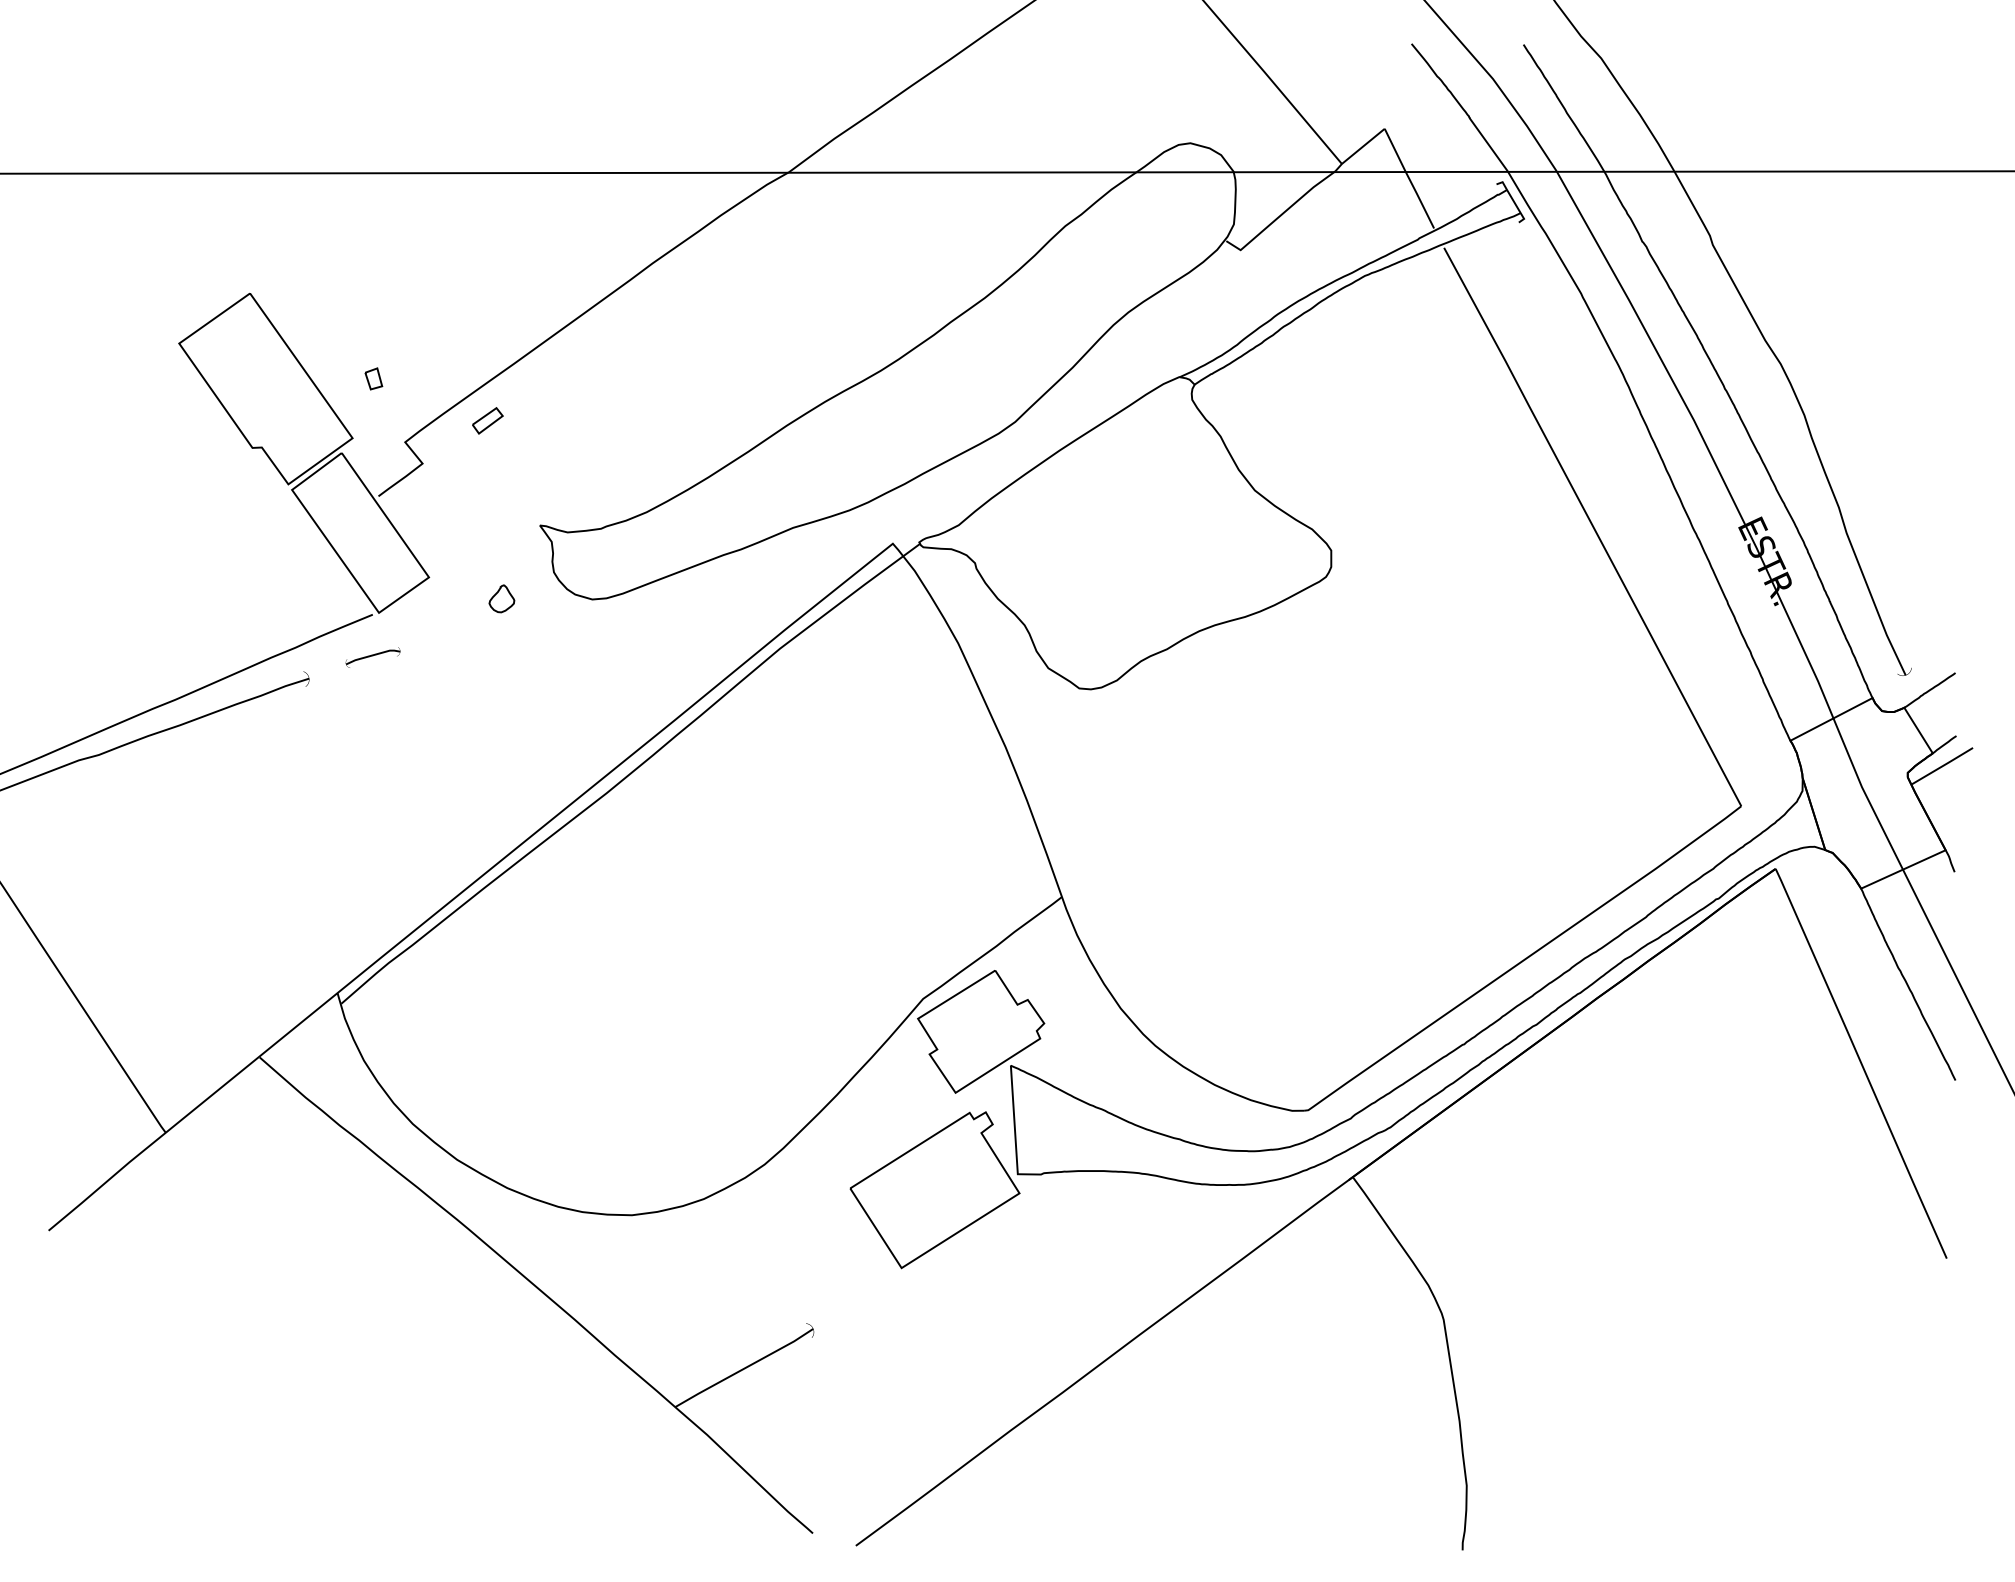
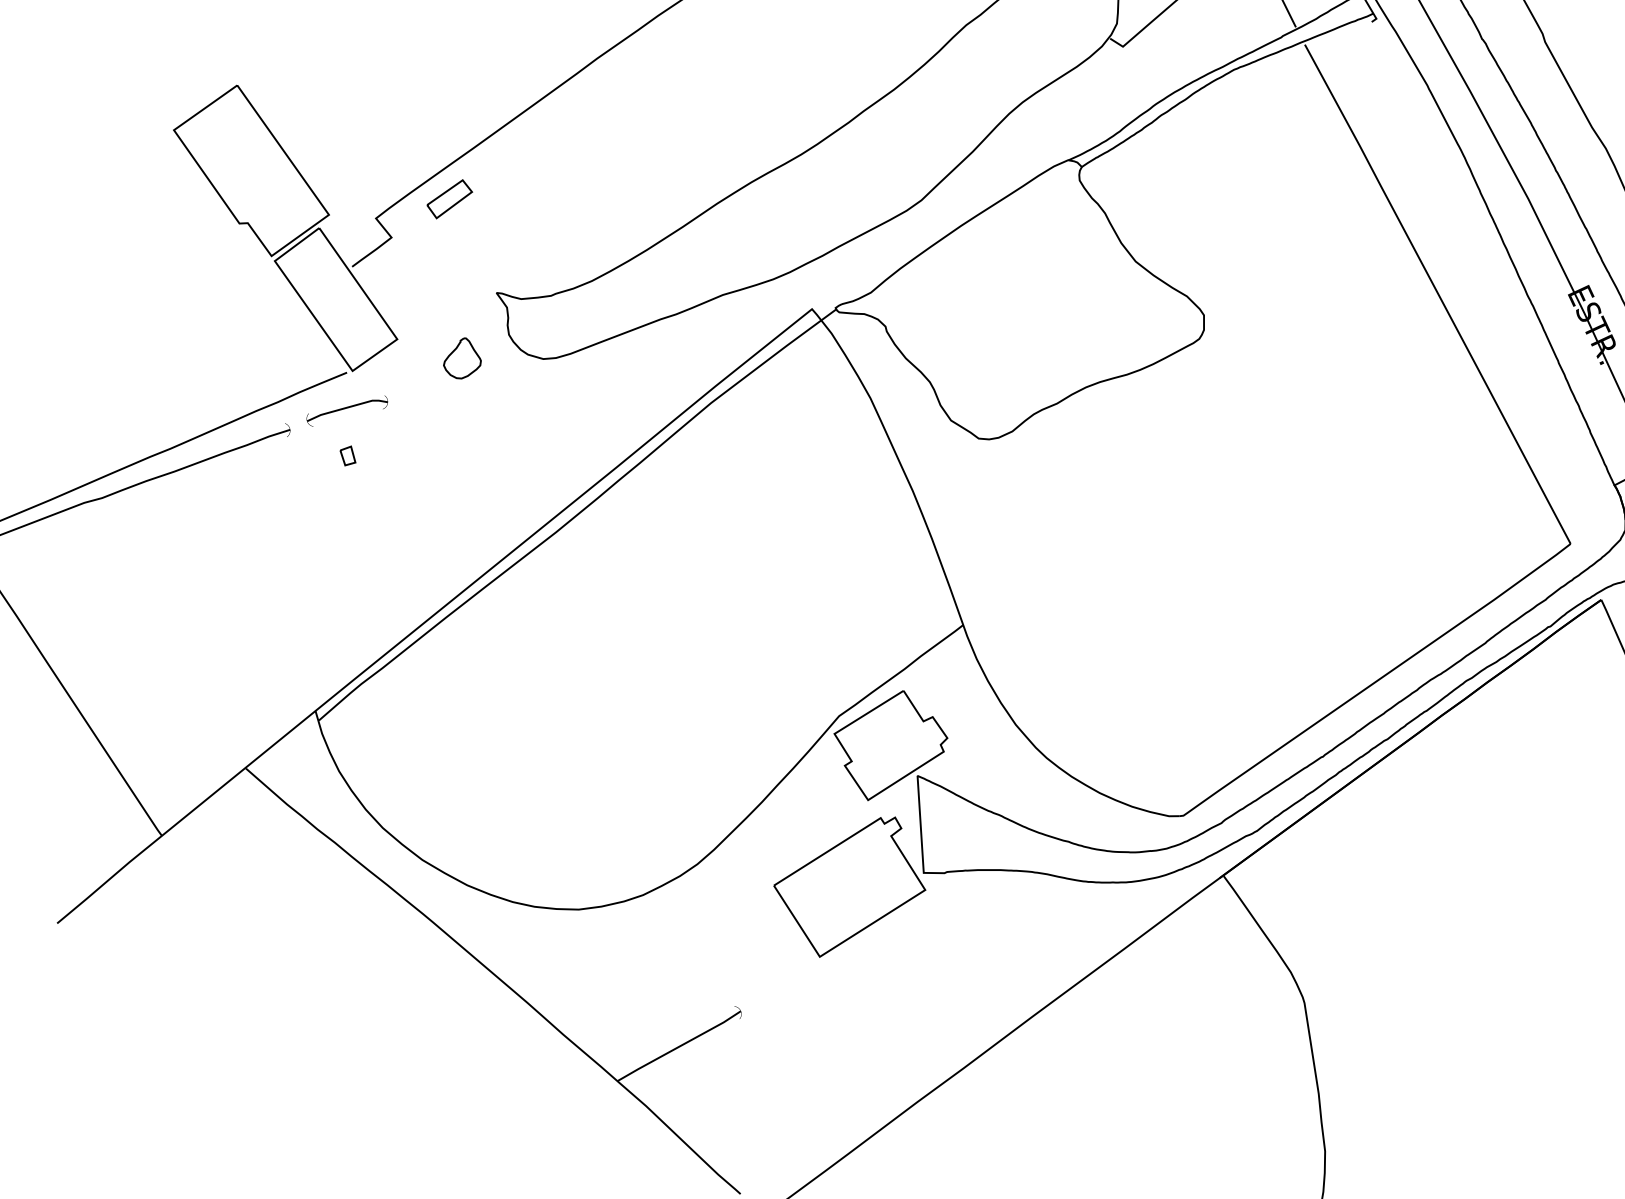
part: (373, 378) -> (347, 455), moved
part: (487, 420) -> (449, 199), size x1.67
part: (501, 598) -> (462, 358), size x1.67
part: (372, 657) -> (346, 410), size x1.67

